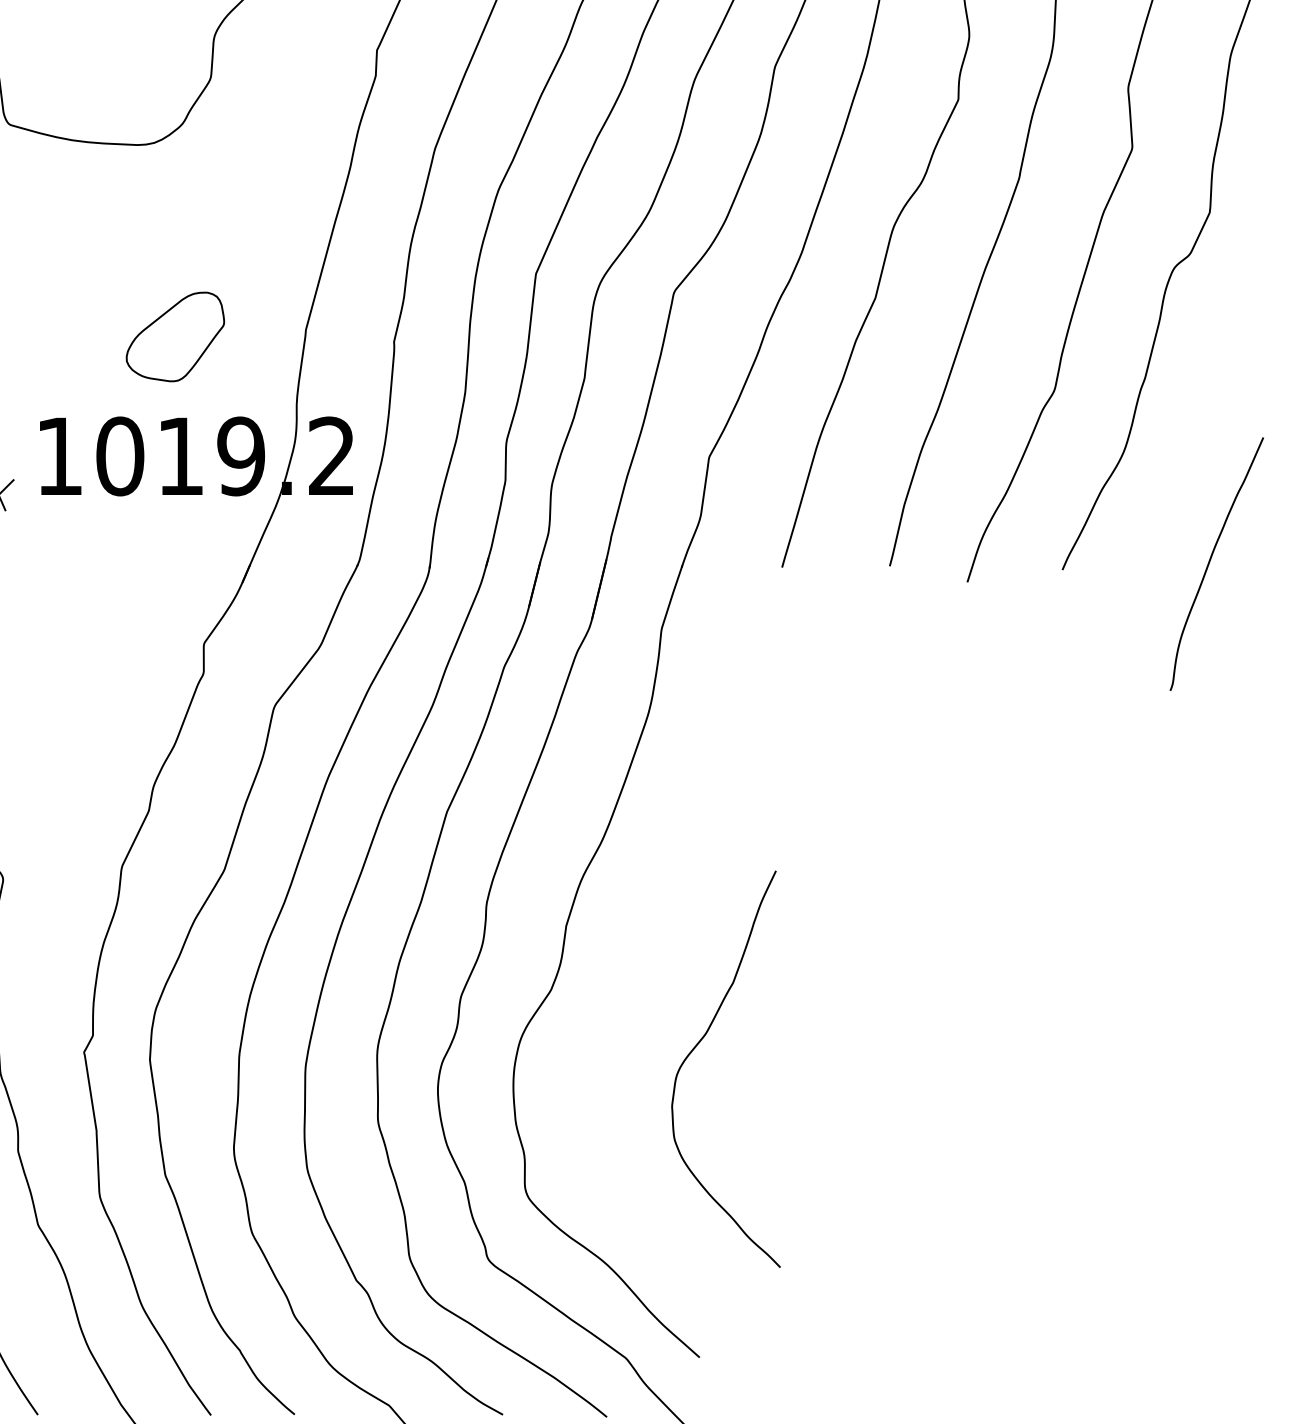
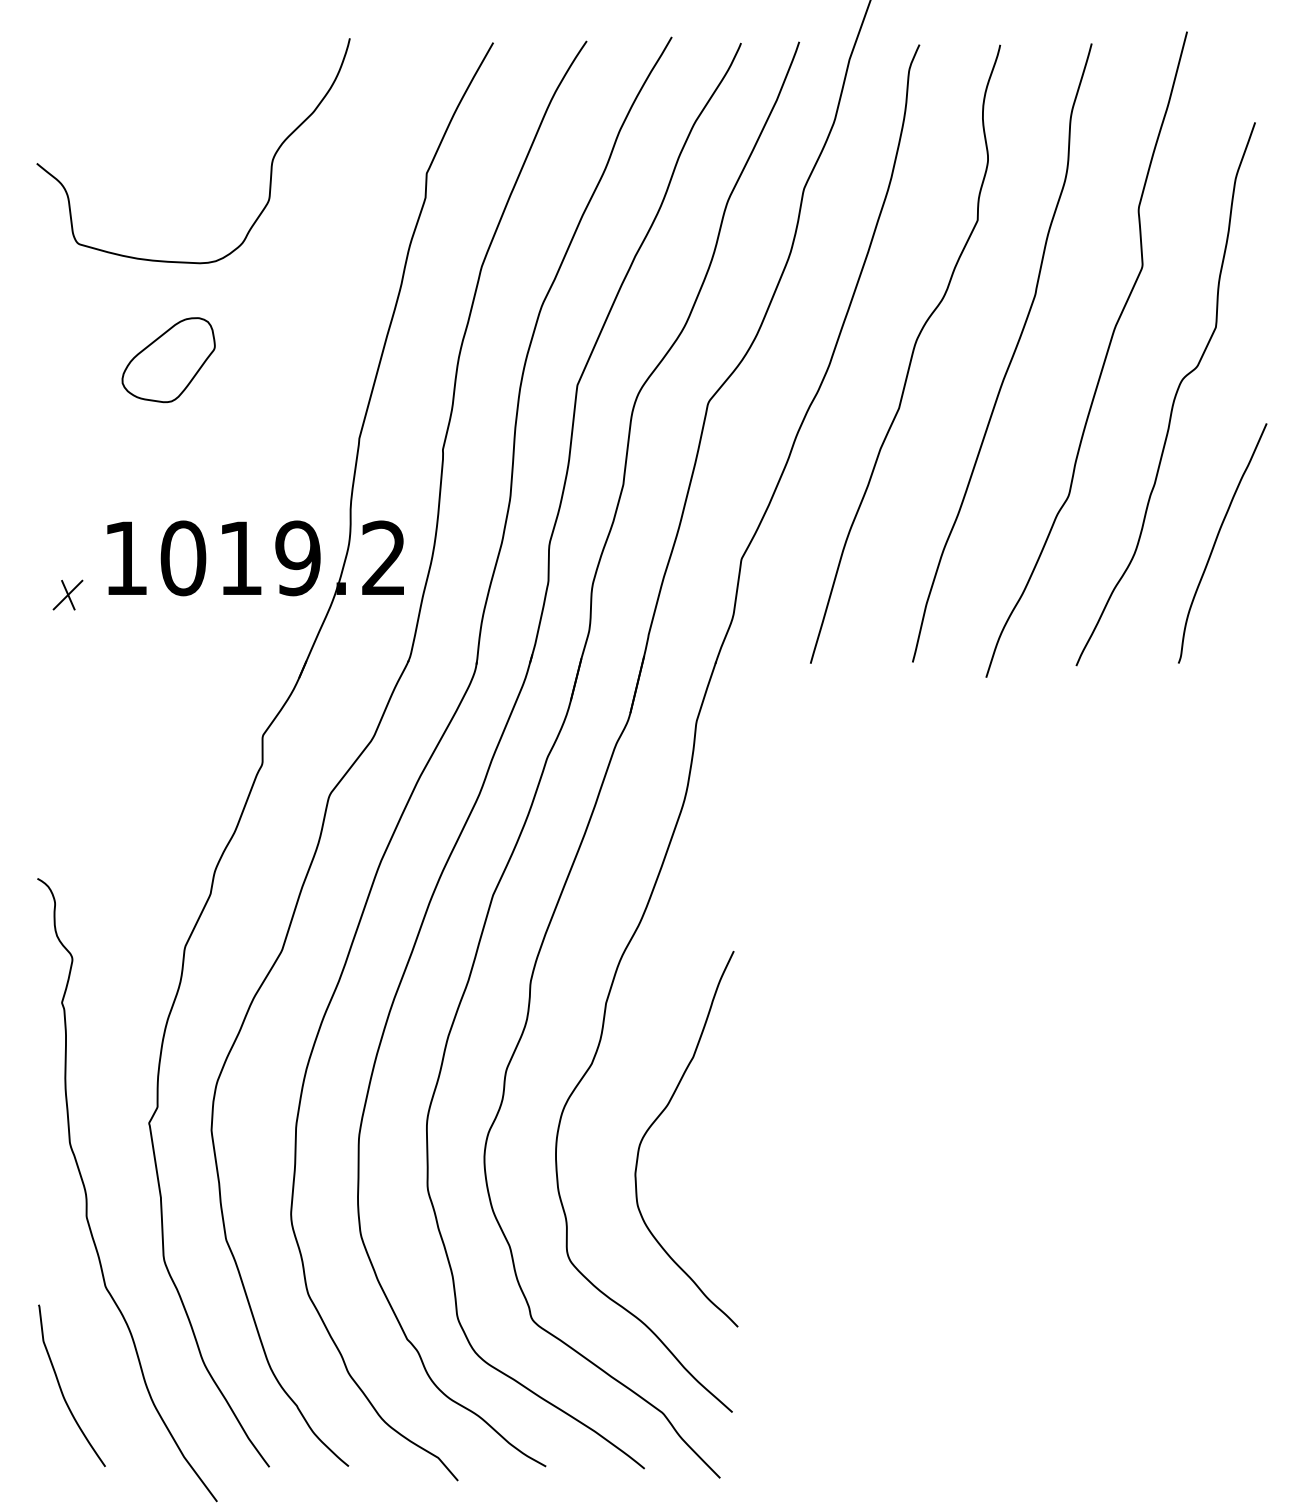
part: (175, 337) -> (168, 360), moved
curve: (1210, 563) -> (1216, 542), moved
curve: (696, 1047) -> (658, 1118), moved

